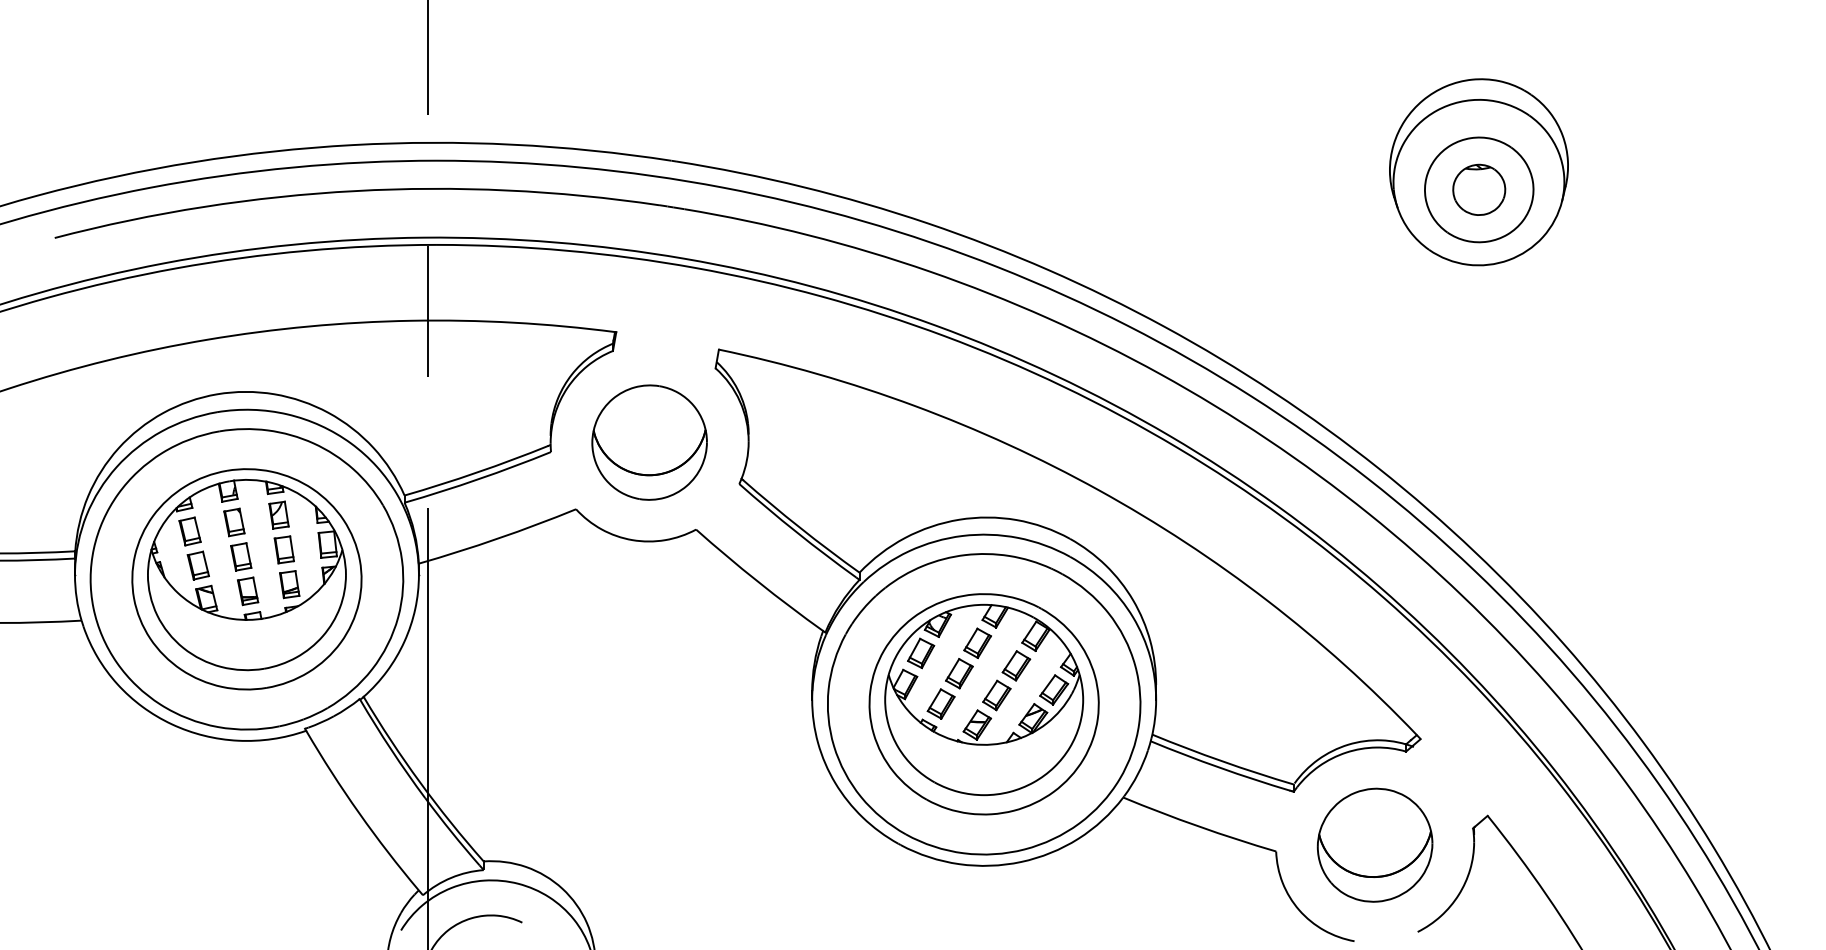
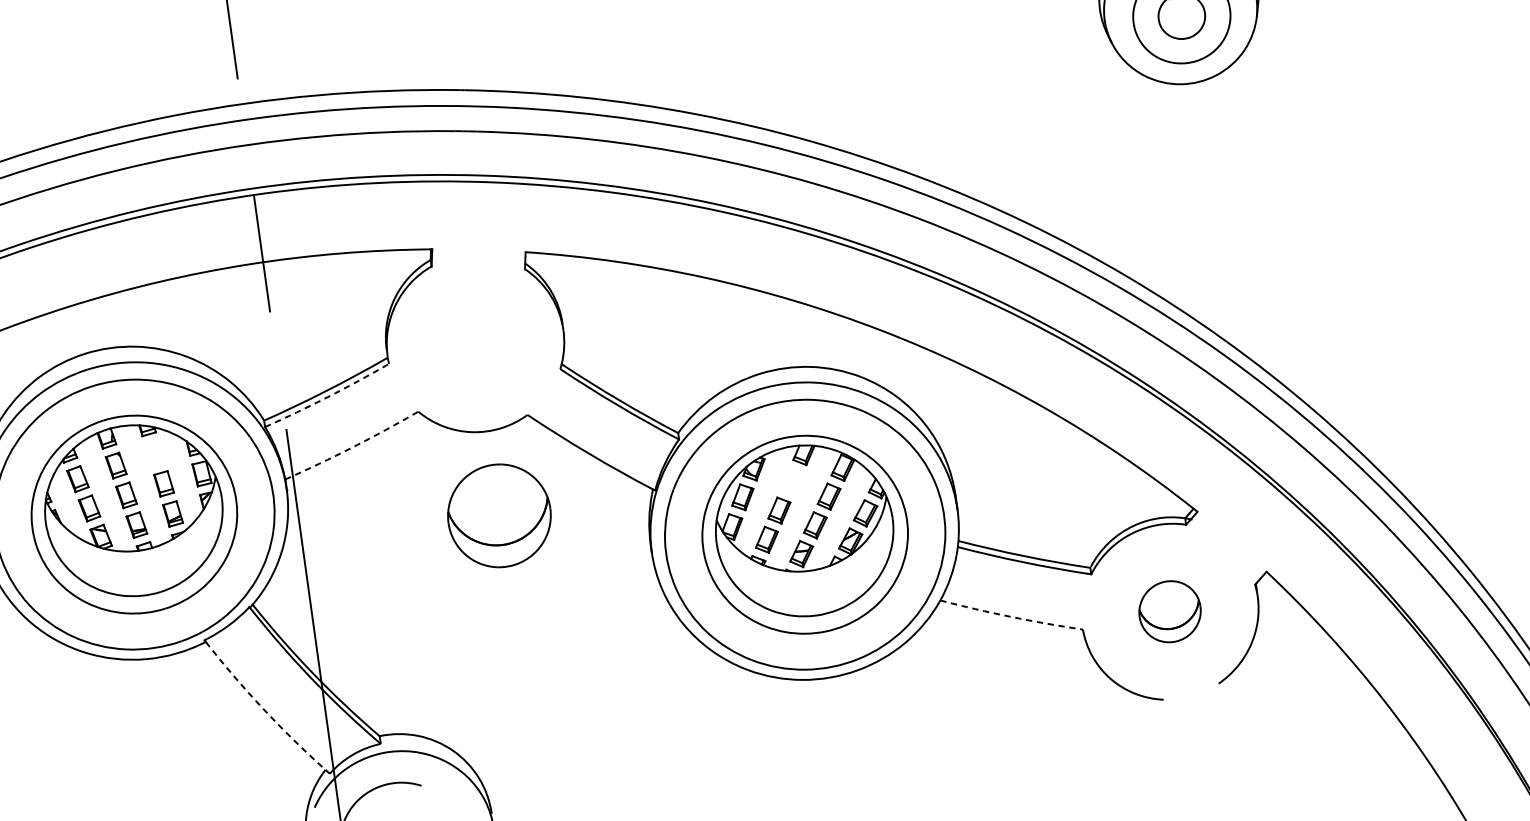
part: (649, 442) -> (499, 515), moved
arc: (478, 479) -> (327, 397), solid -> dashed
part: (278, 514) -> (154, 453), removed
arc: (498, 538) -> (352, 447), solid -> dashed
part: (977, 643) -> (791, 481), removed
arc: (359, 813) -> (263, 708), solid -> dashed
arc: (1198, 826) -> (1010, 616), solid -> dashed
part: (1374, 844) -> (1169, 611), size x0.6

